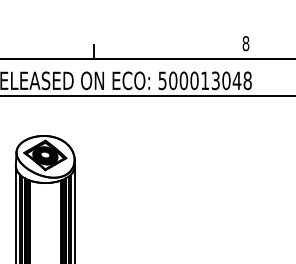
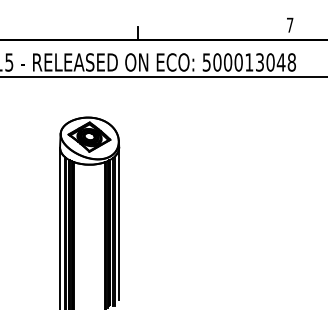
text: (245, 42) -> (289, 24), 8 -> 7

